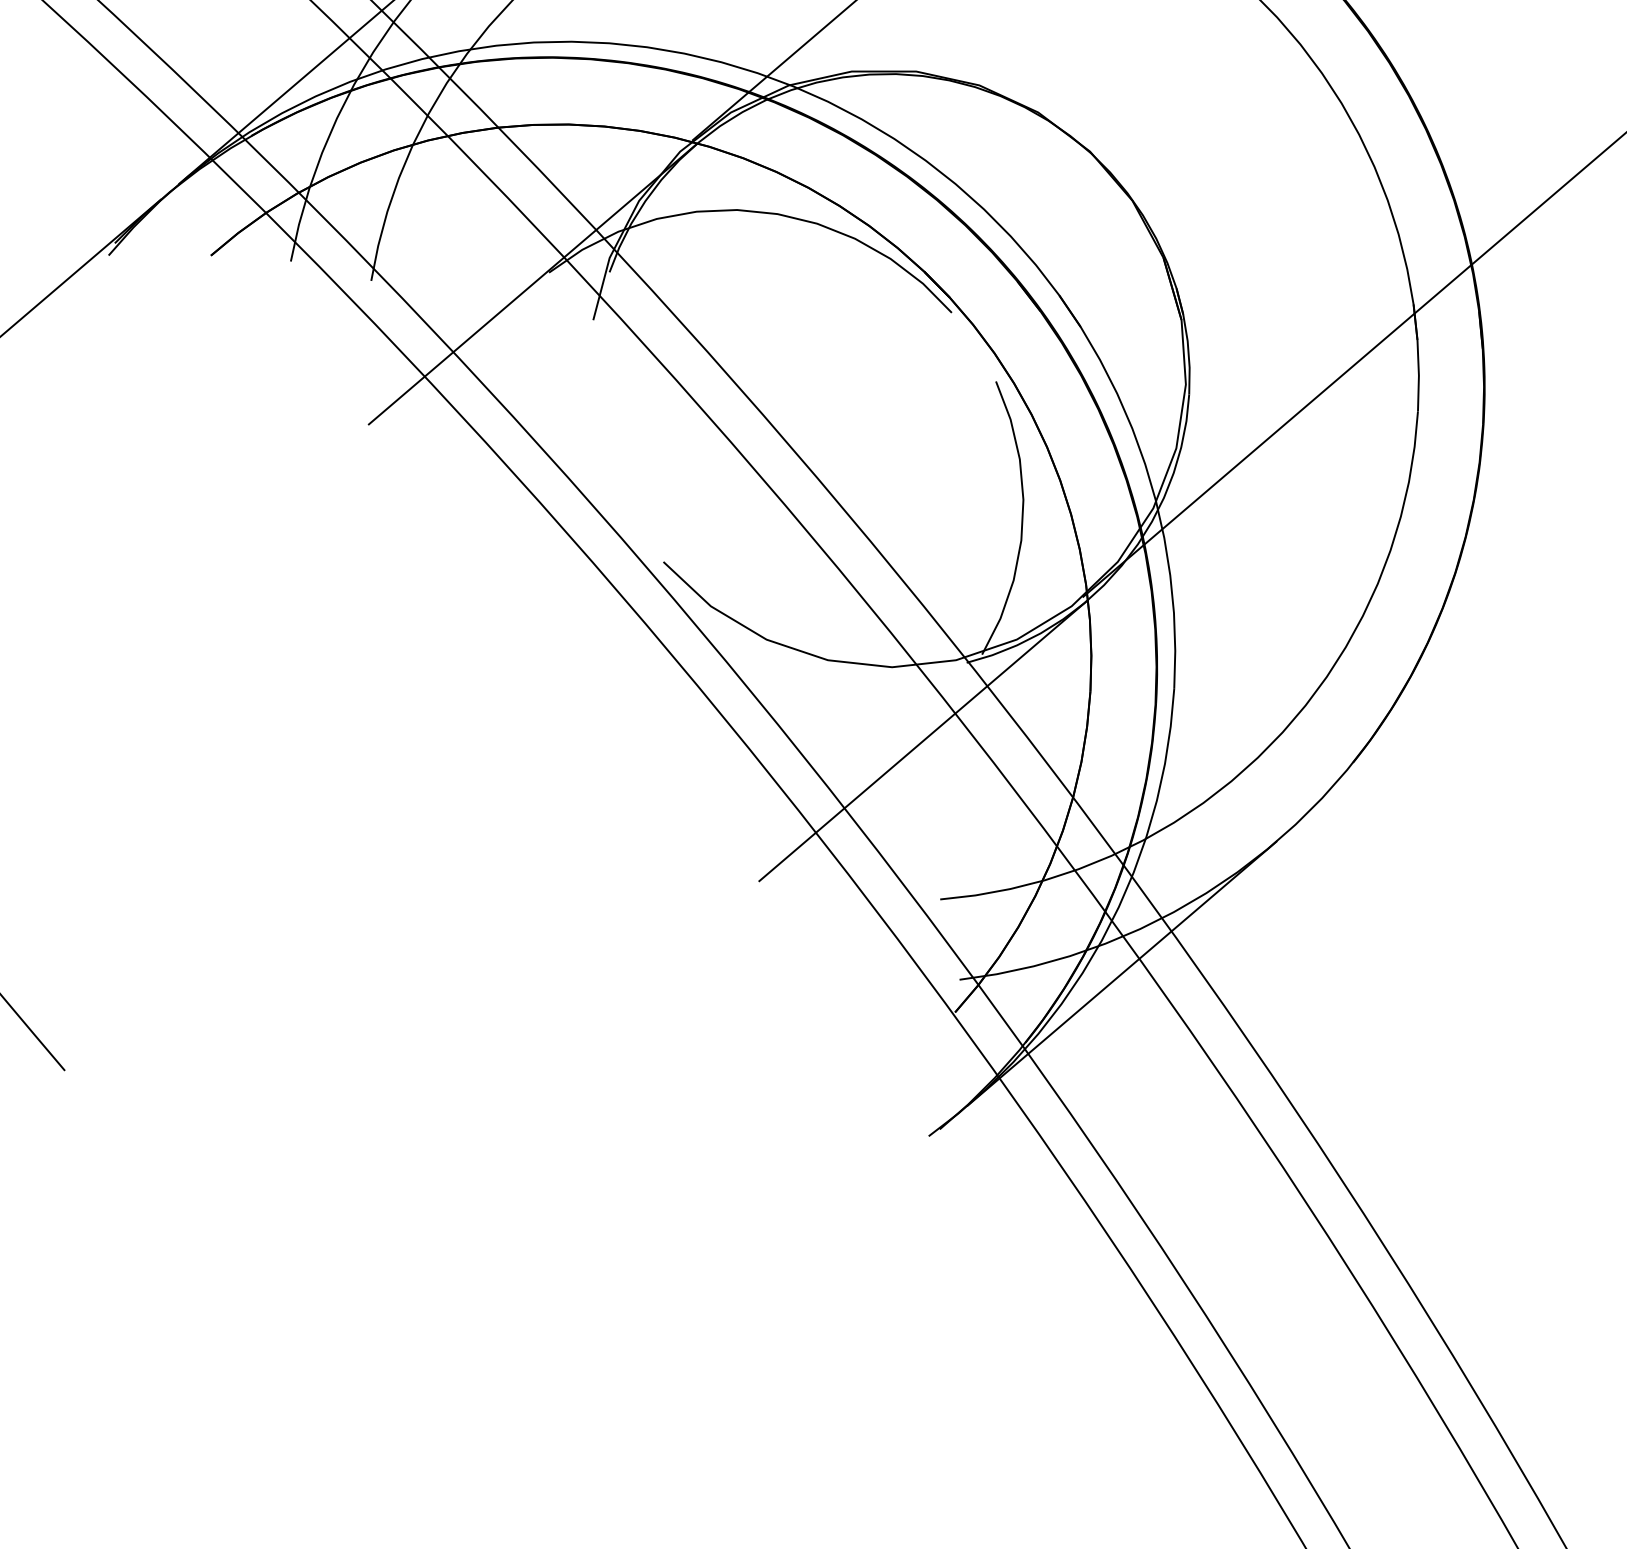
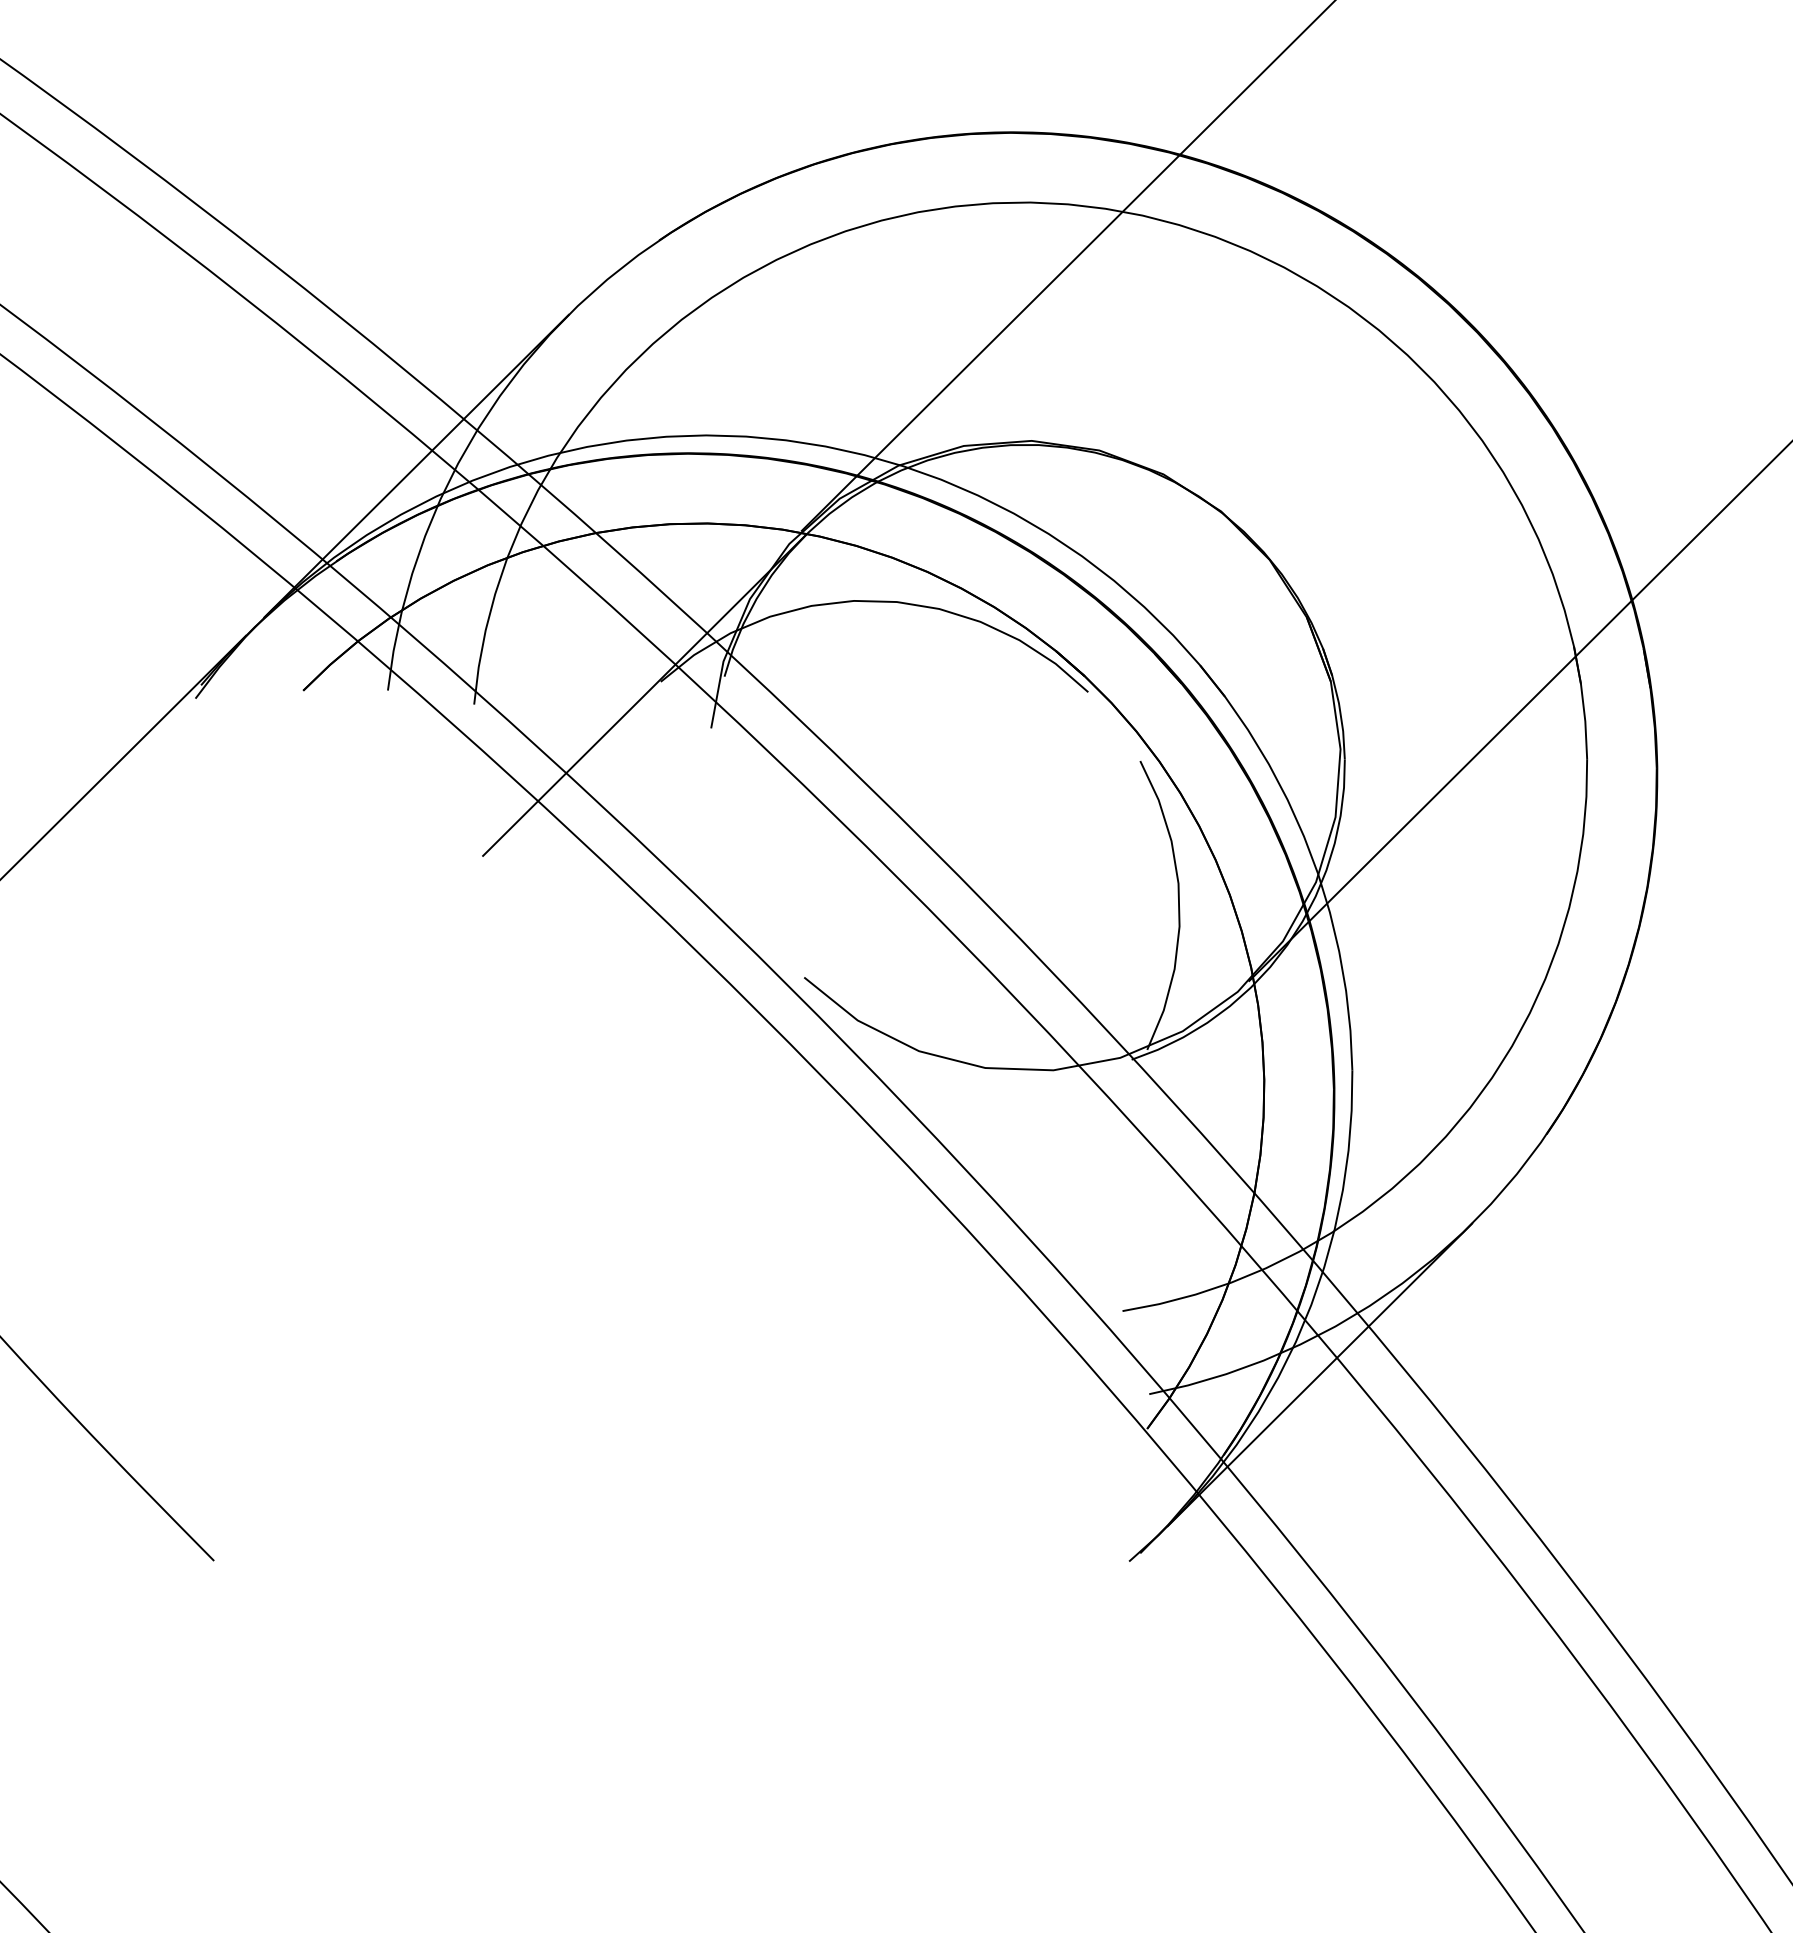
line: (922, 740) -> (1091, 1145), removed

